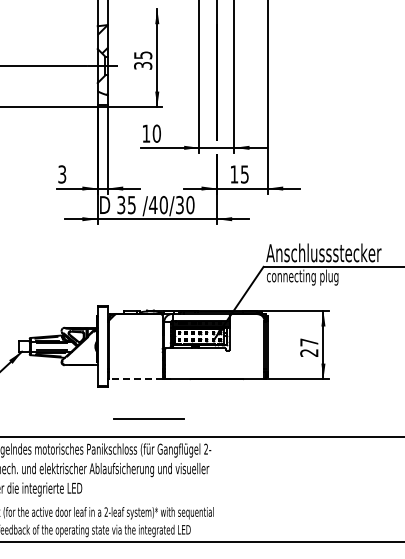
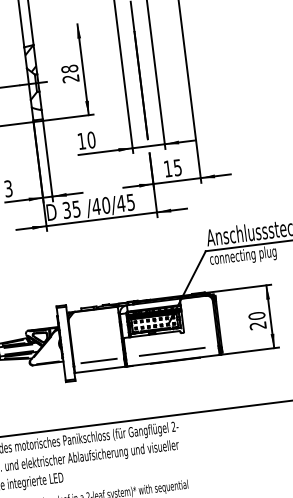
text: (143, 60) -> (70, 73), 35 -> 28
text: (184, 204) -> (125, 202), /40/30 -> /40/45
text: (309, 342) -> (257, 315), 27 -> 20
line: (135, 369) -> (98, 361), added
line: (135, 378) -> (99, 369), dashed -> solid
line: (148, 418) -> (172, 351), moved

